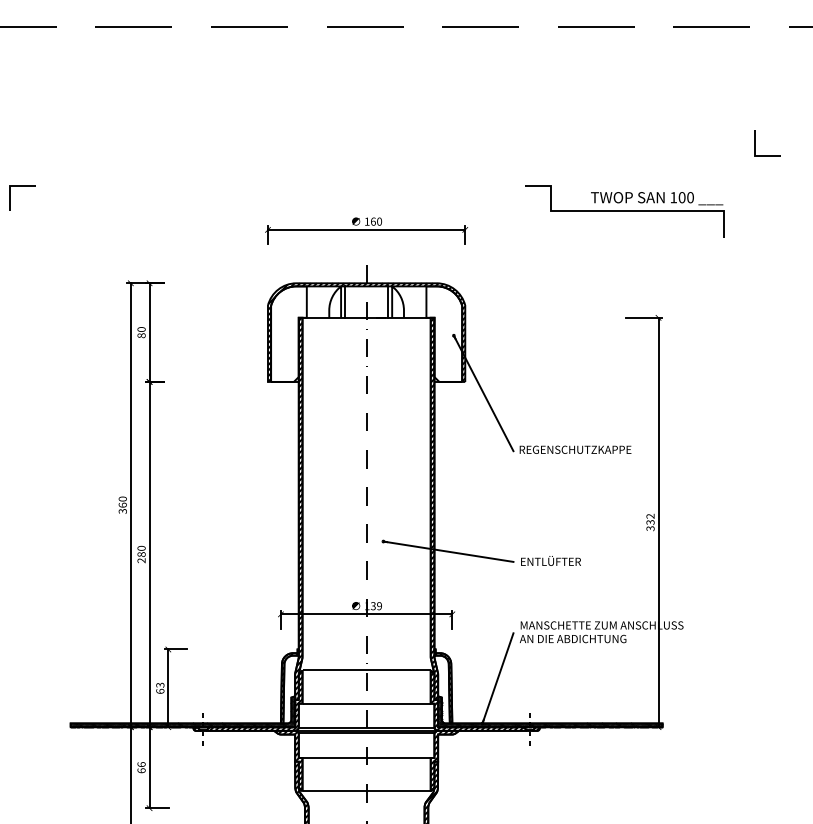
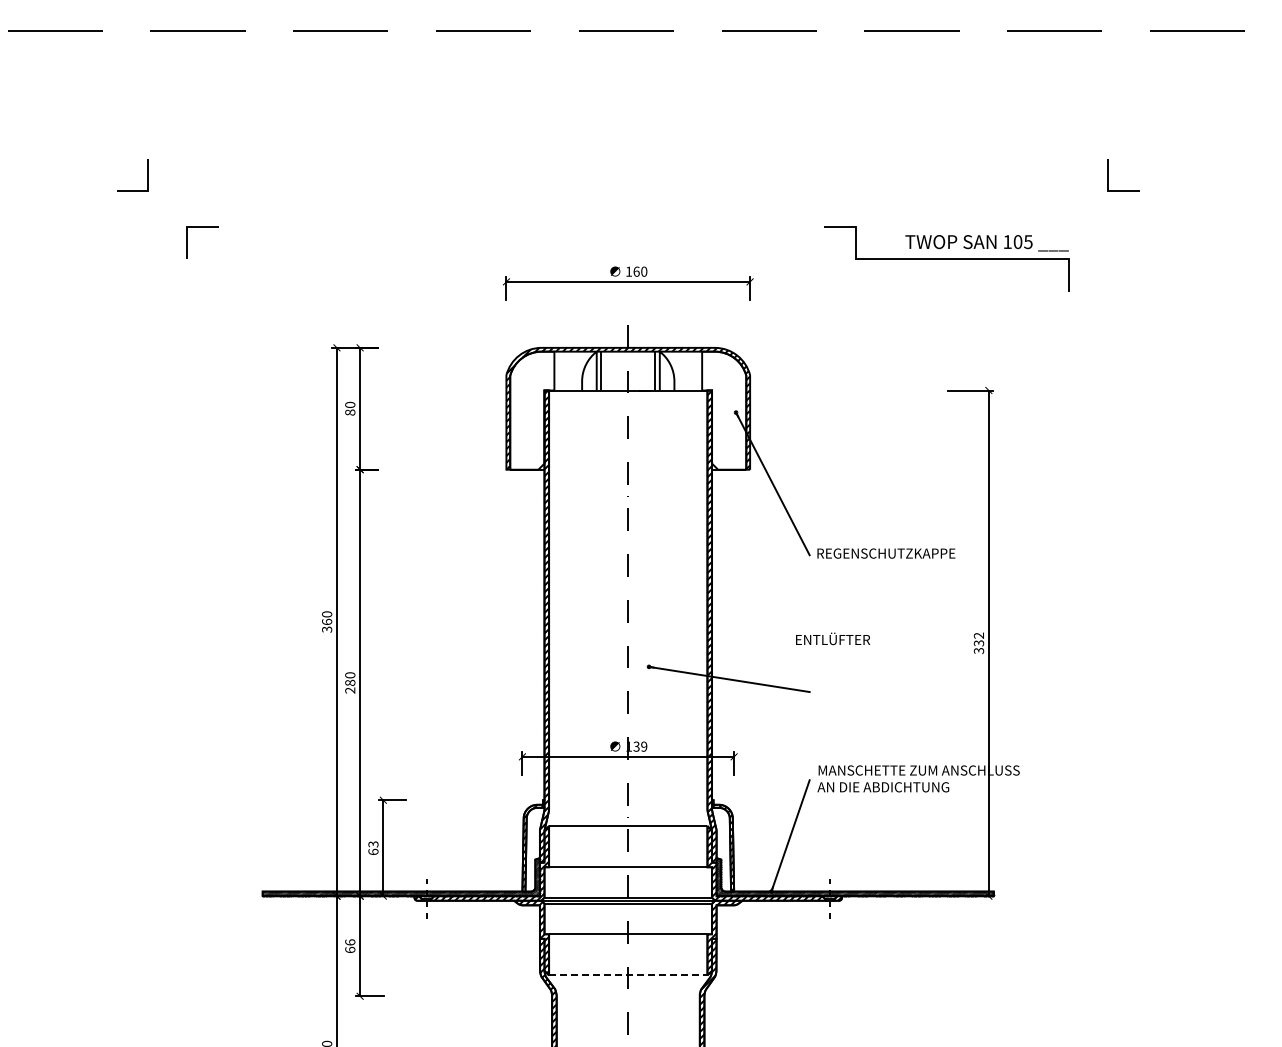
text: (690, 197) -> (1028, 241), 100 -> 105
text: (550, 560) -> (832, 638), moved
line: (366, 791) -> (628, 975), solid -> dashed

